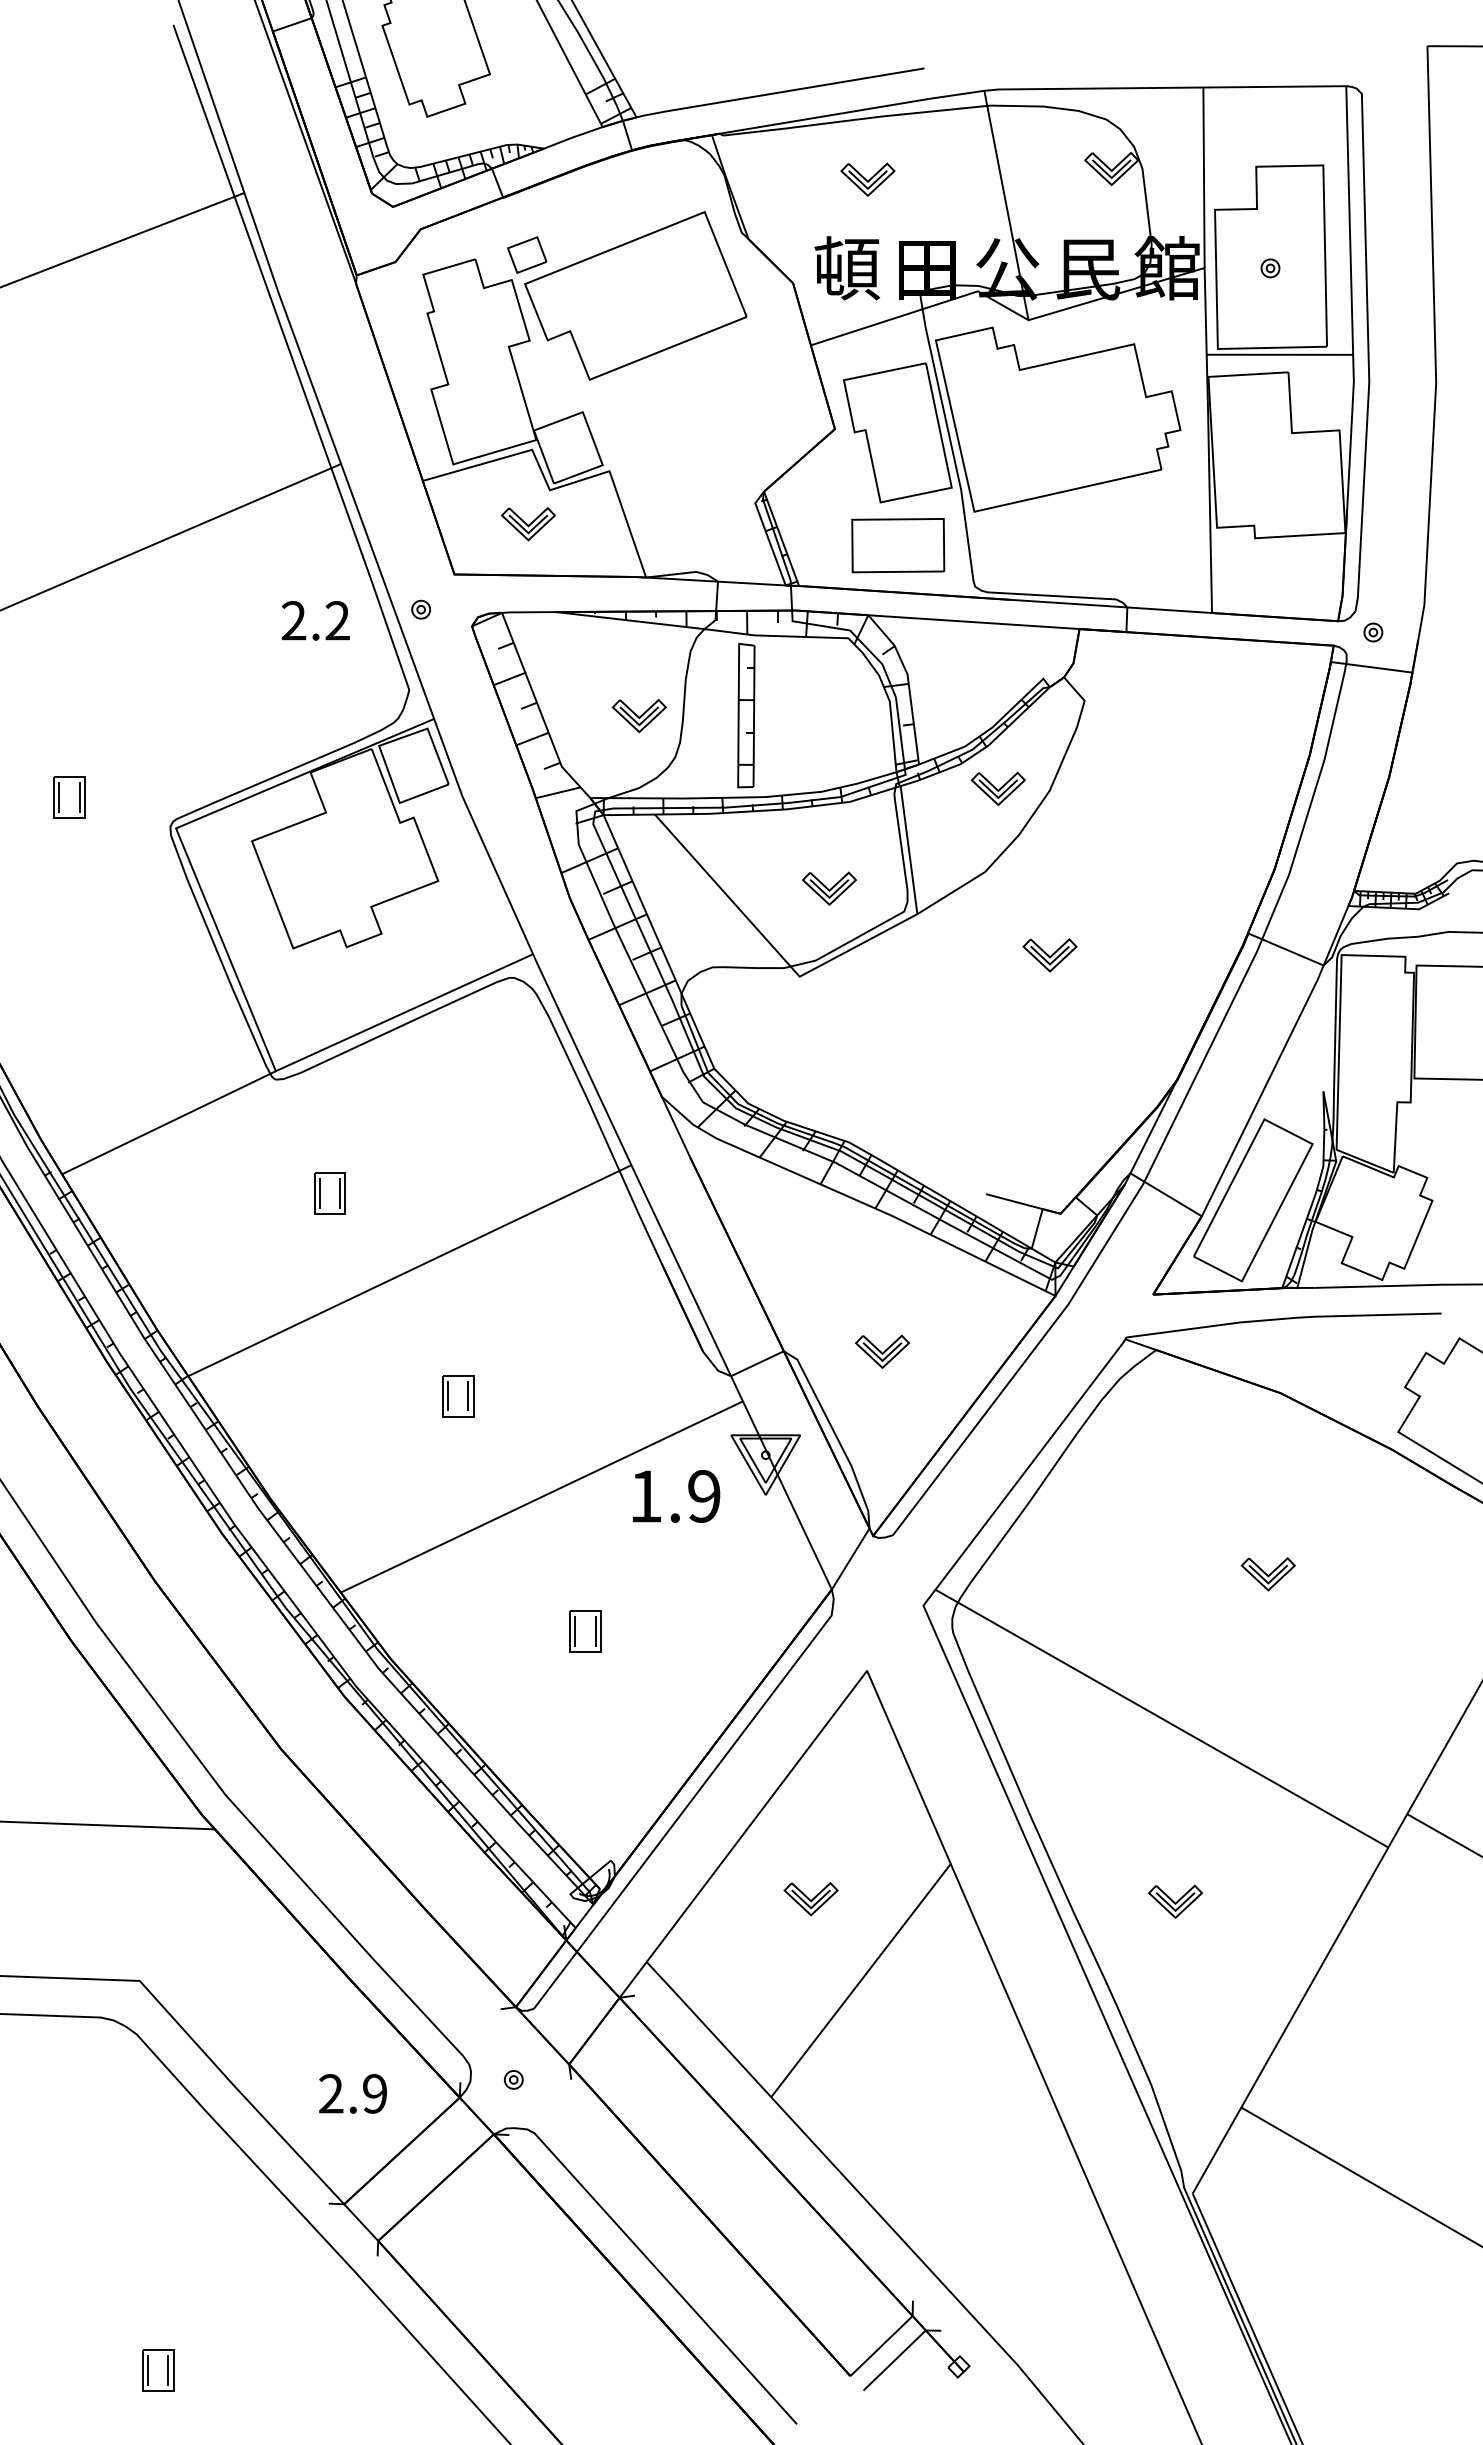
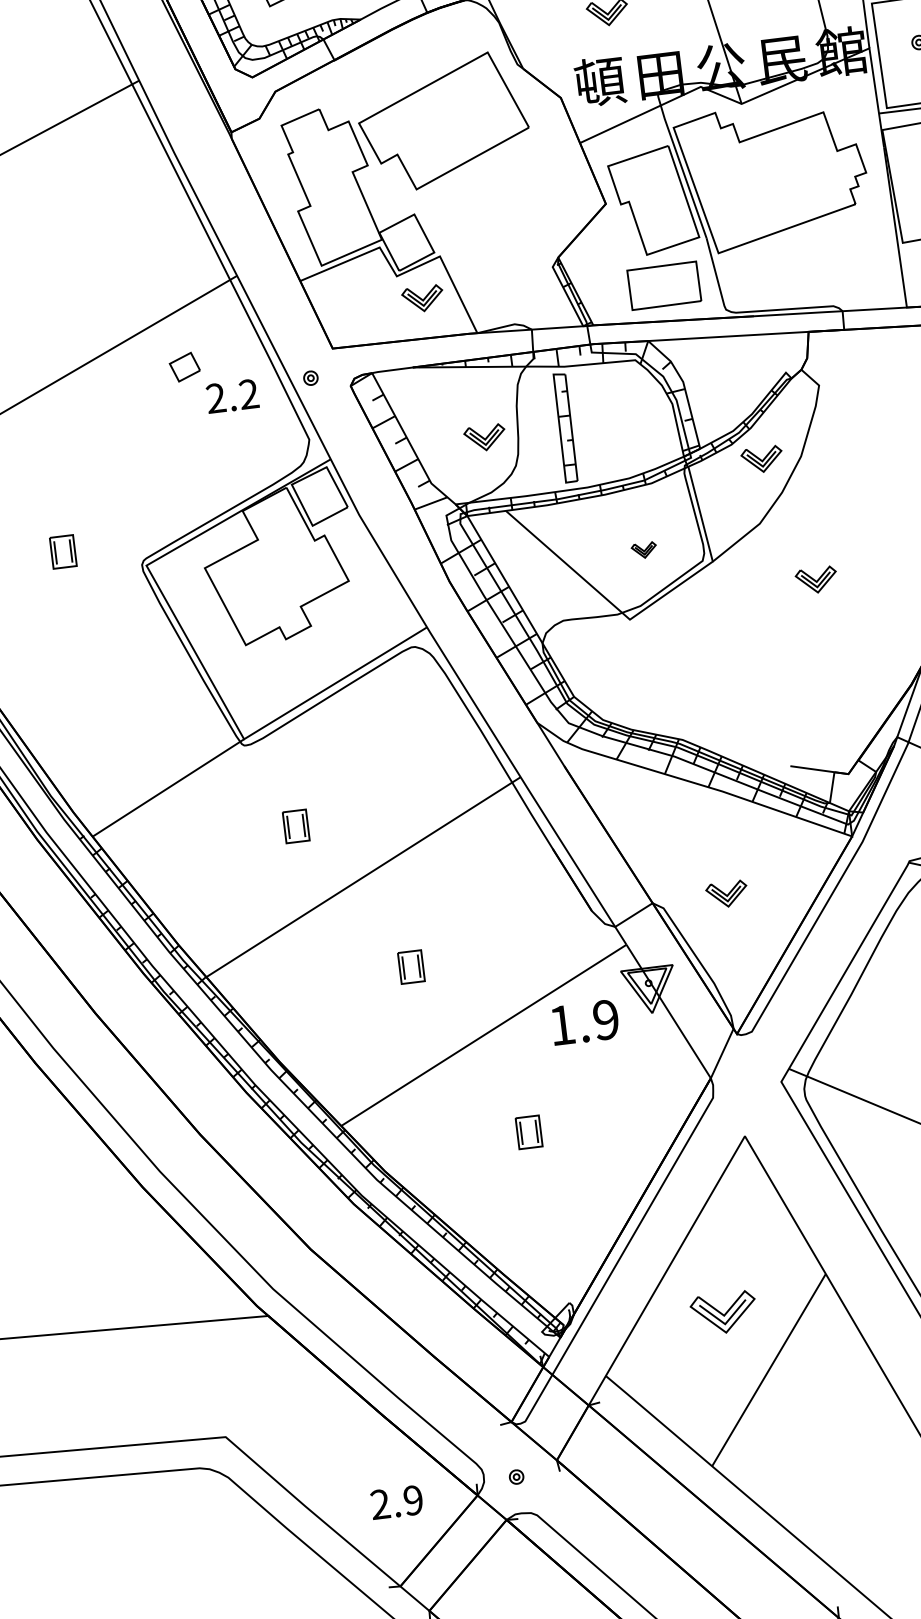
part: (527, 254) -> (185, 366), moved
part: (528, 524) -> (423, 299), moved
part: (829, 888) -> (644, 550), size x0.6
part: (810, 1899) -> (723, 1313), size x1.6

